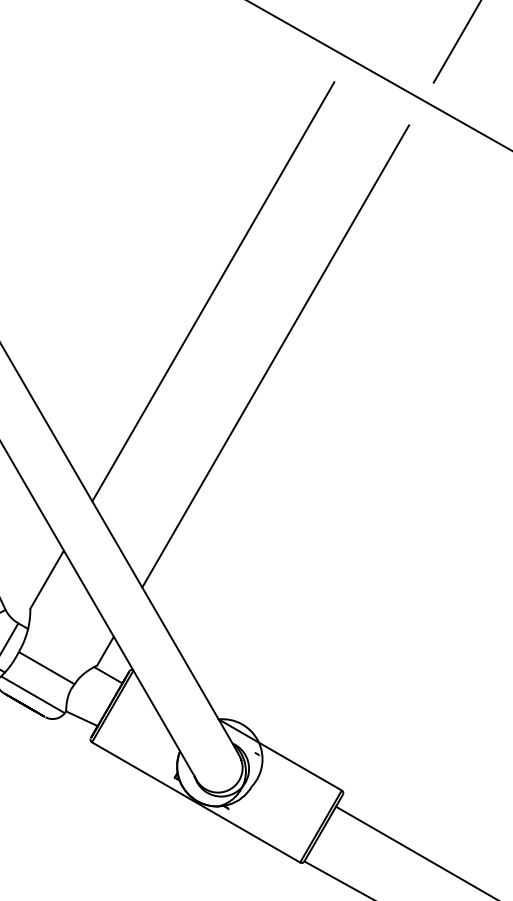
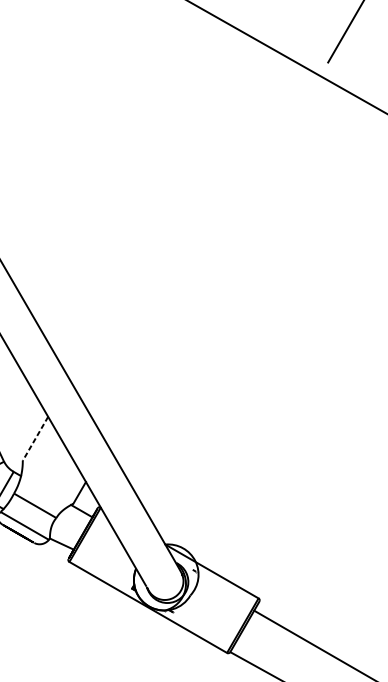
line: (213, 291) -> (161, 220), removed
line: (275, 356) -> (208, 269), removed
line: (47, 579) -> (35, 438), solid -> dashed

